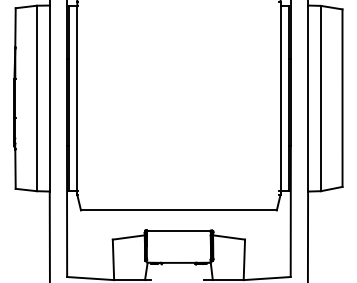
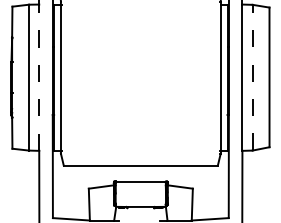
line: (50, 98) -> (39, 77), solid -> dashed
line: (320, 98) -> (252, 77), solid -> dashed

